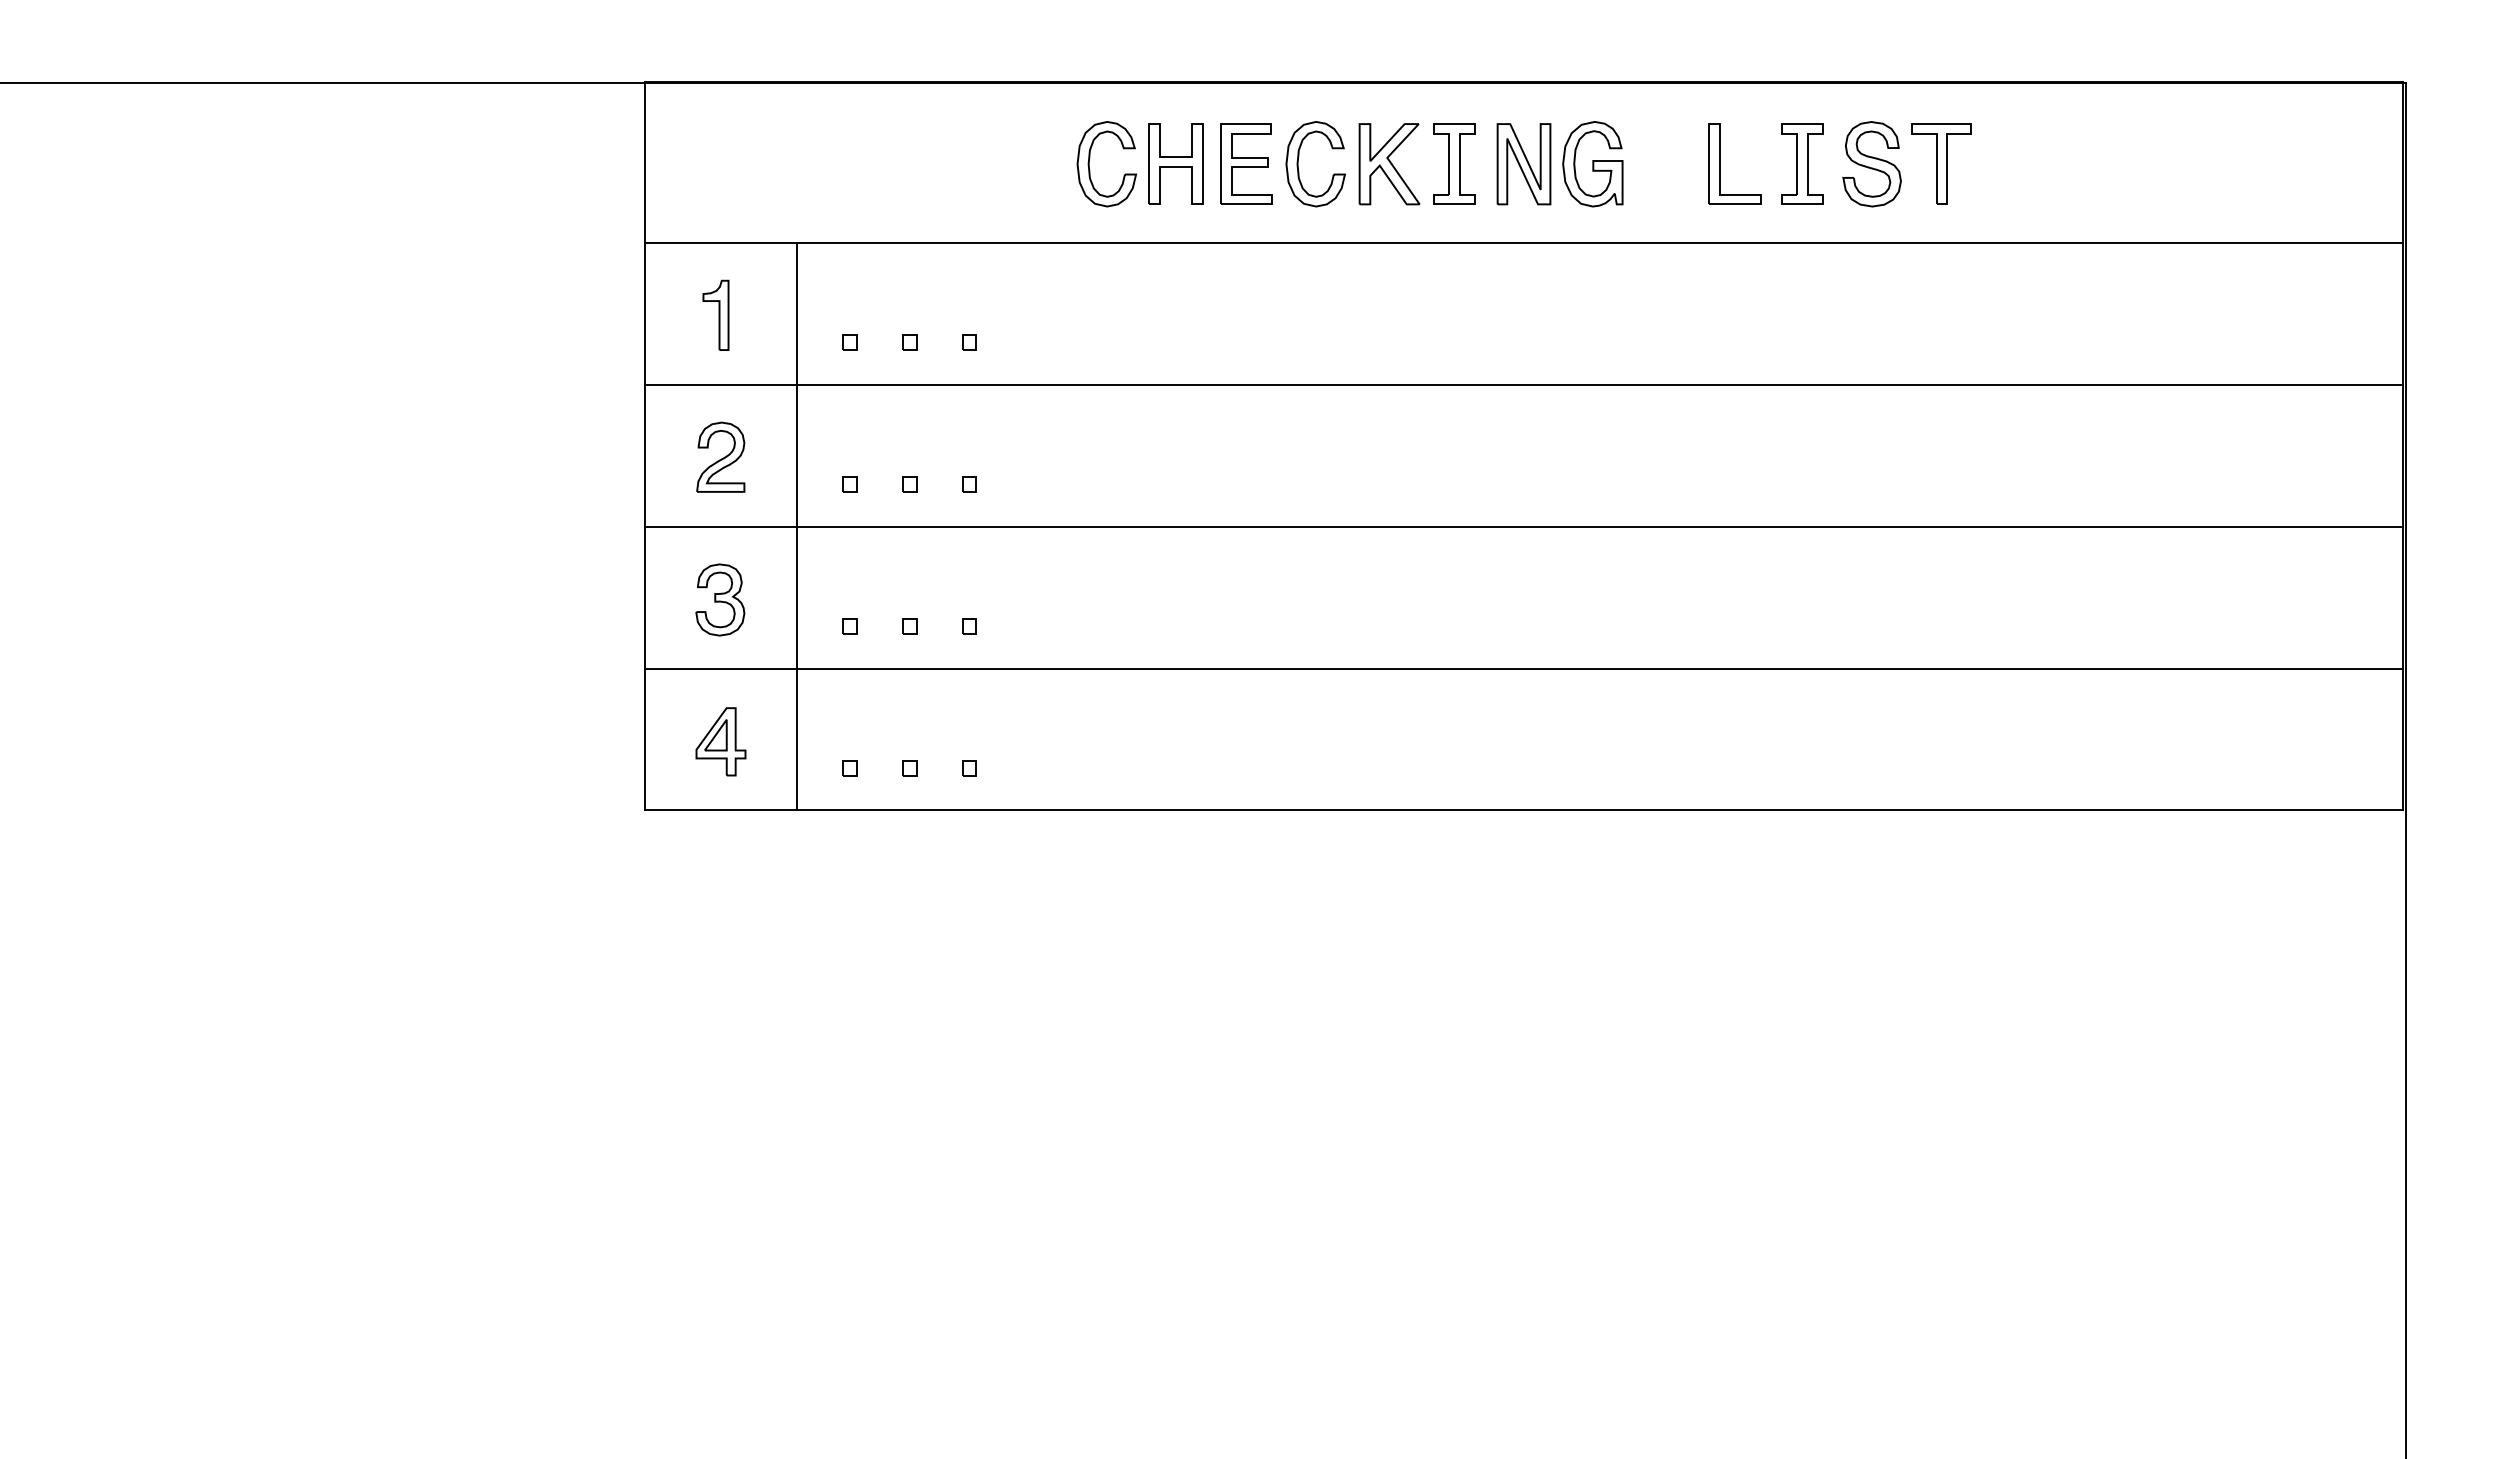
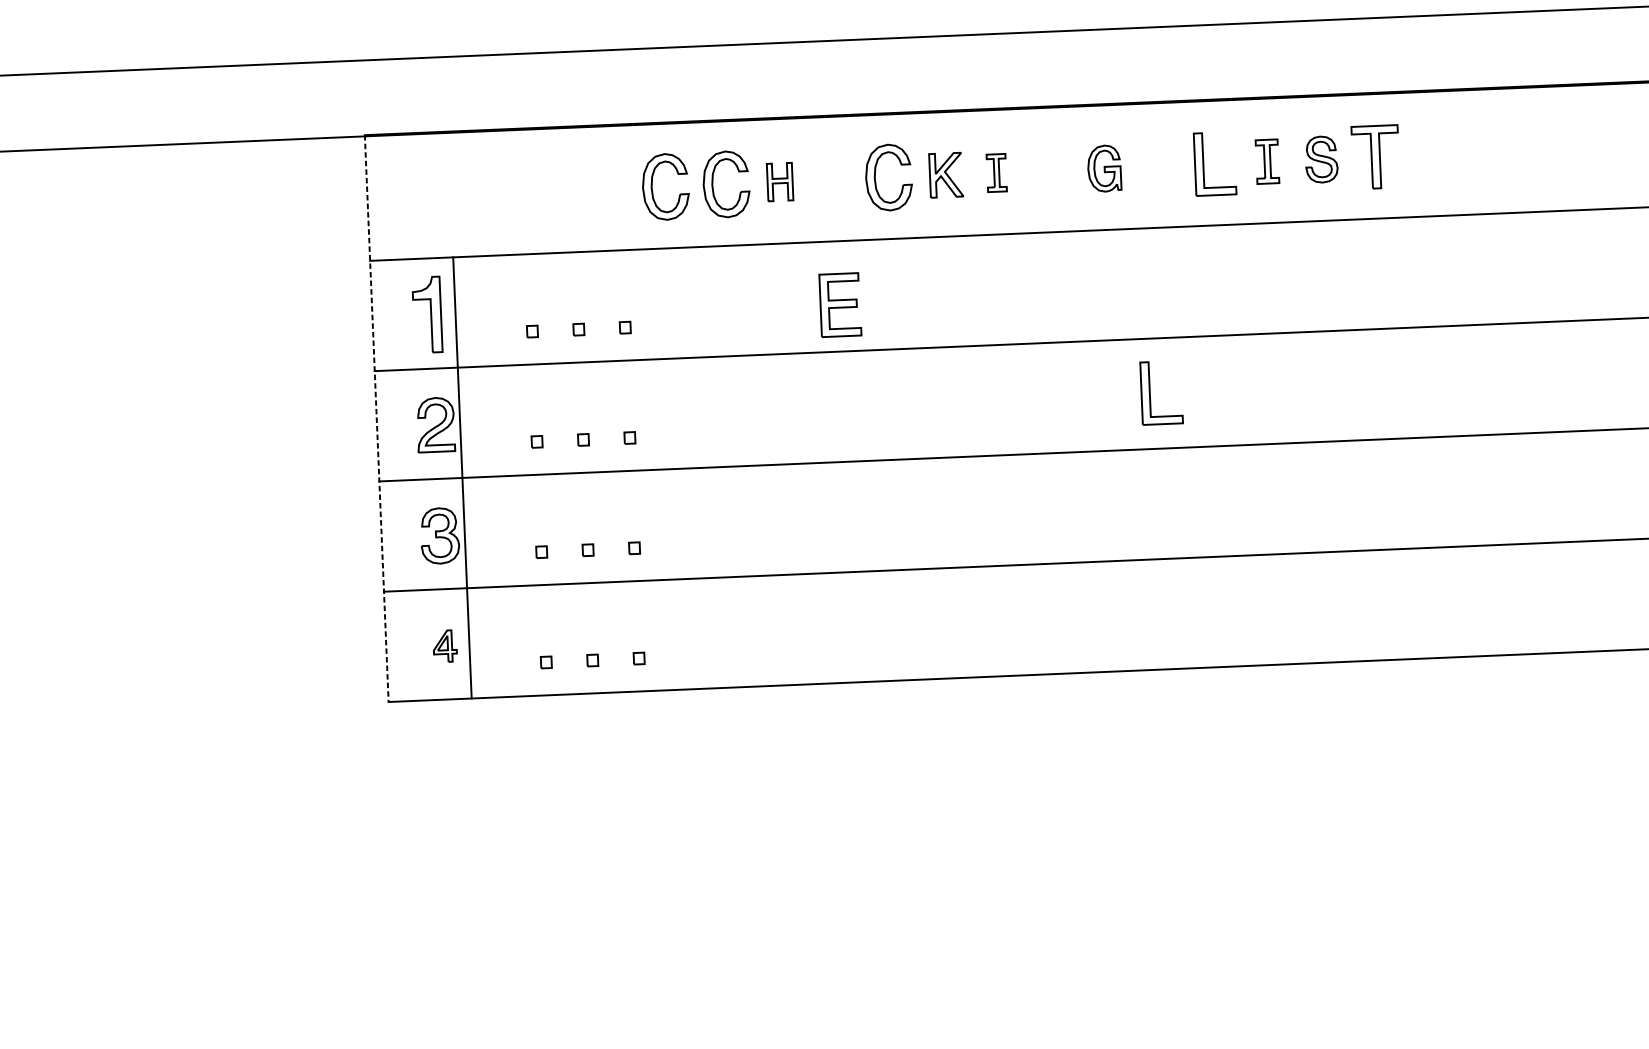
part: (1175, 163) -> (779, 181), size x0.6
part: (1246, 163) -> (840, 304), moved
part: (1454, 163) -> (996, 172), size x0.6
part: (1802, 163) -> (1267, 161), size x0.7
part: (1011, 164) -> (652, 187), added
part: (1389, 164) -> (946, 175), size x0.7
part: (1523, 164) -> (1050, 171), removed
part: (1592, 164) -> (1104, 168), size x0.7
part: (1871, 164) -> (1321, 159), size x0.7
part: (715, 314) -> (426, 314), size x1.4
line: (645, 446) -> (376, 419), solid -> dashed
part: (1639, 454) -> (1150, 392), added
line: (797, 526) -> (462, 477), moved
part: (720, 741) -> (444, 645), size x0.6

